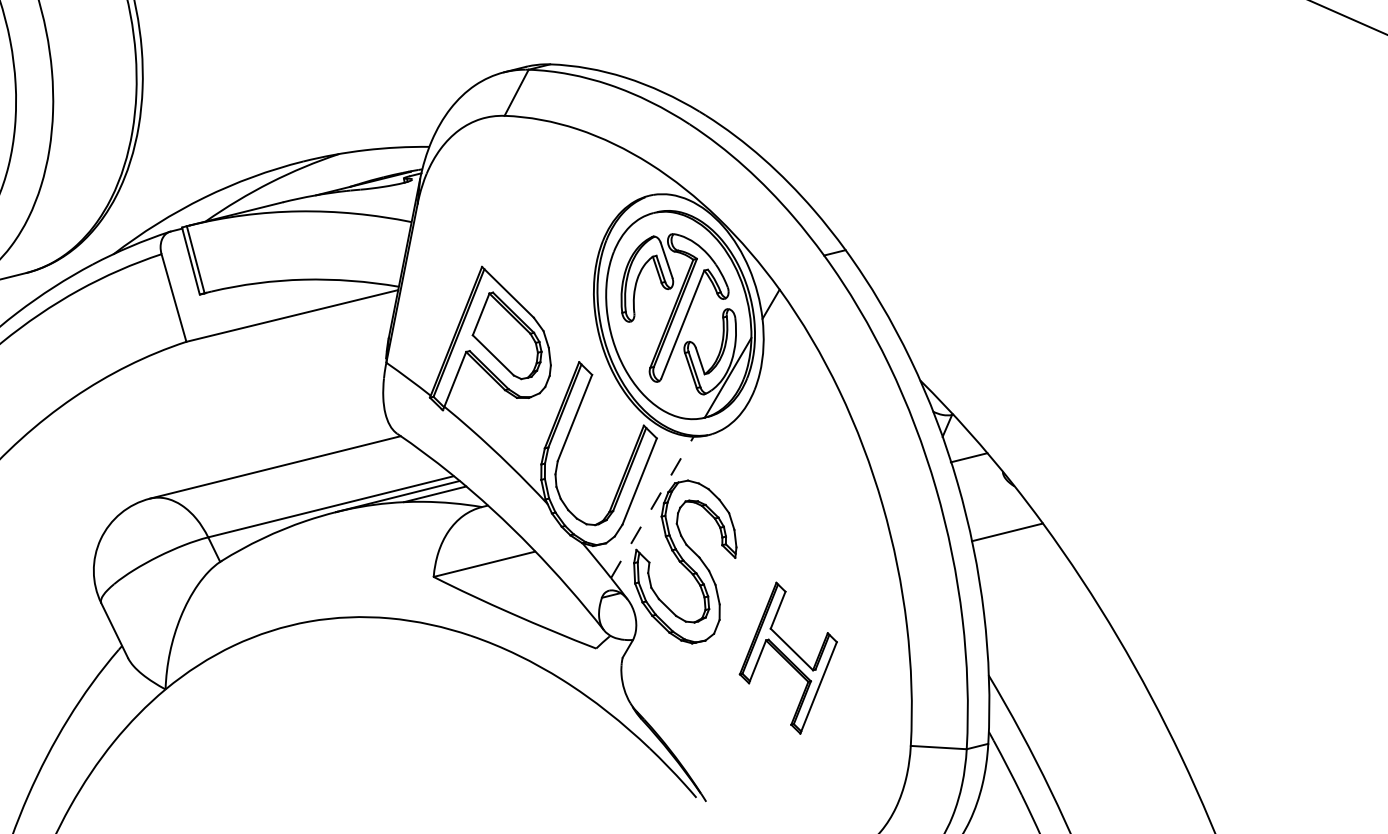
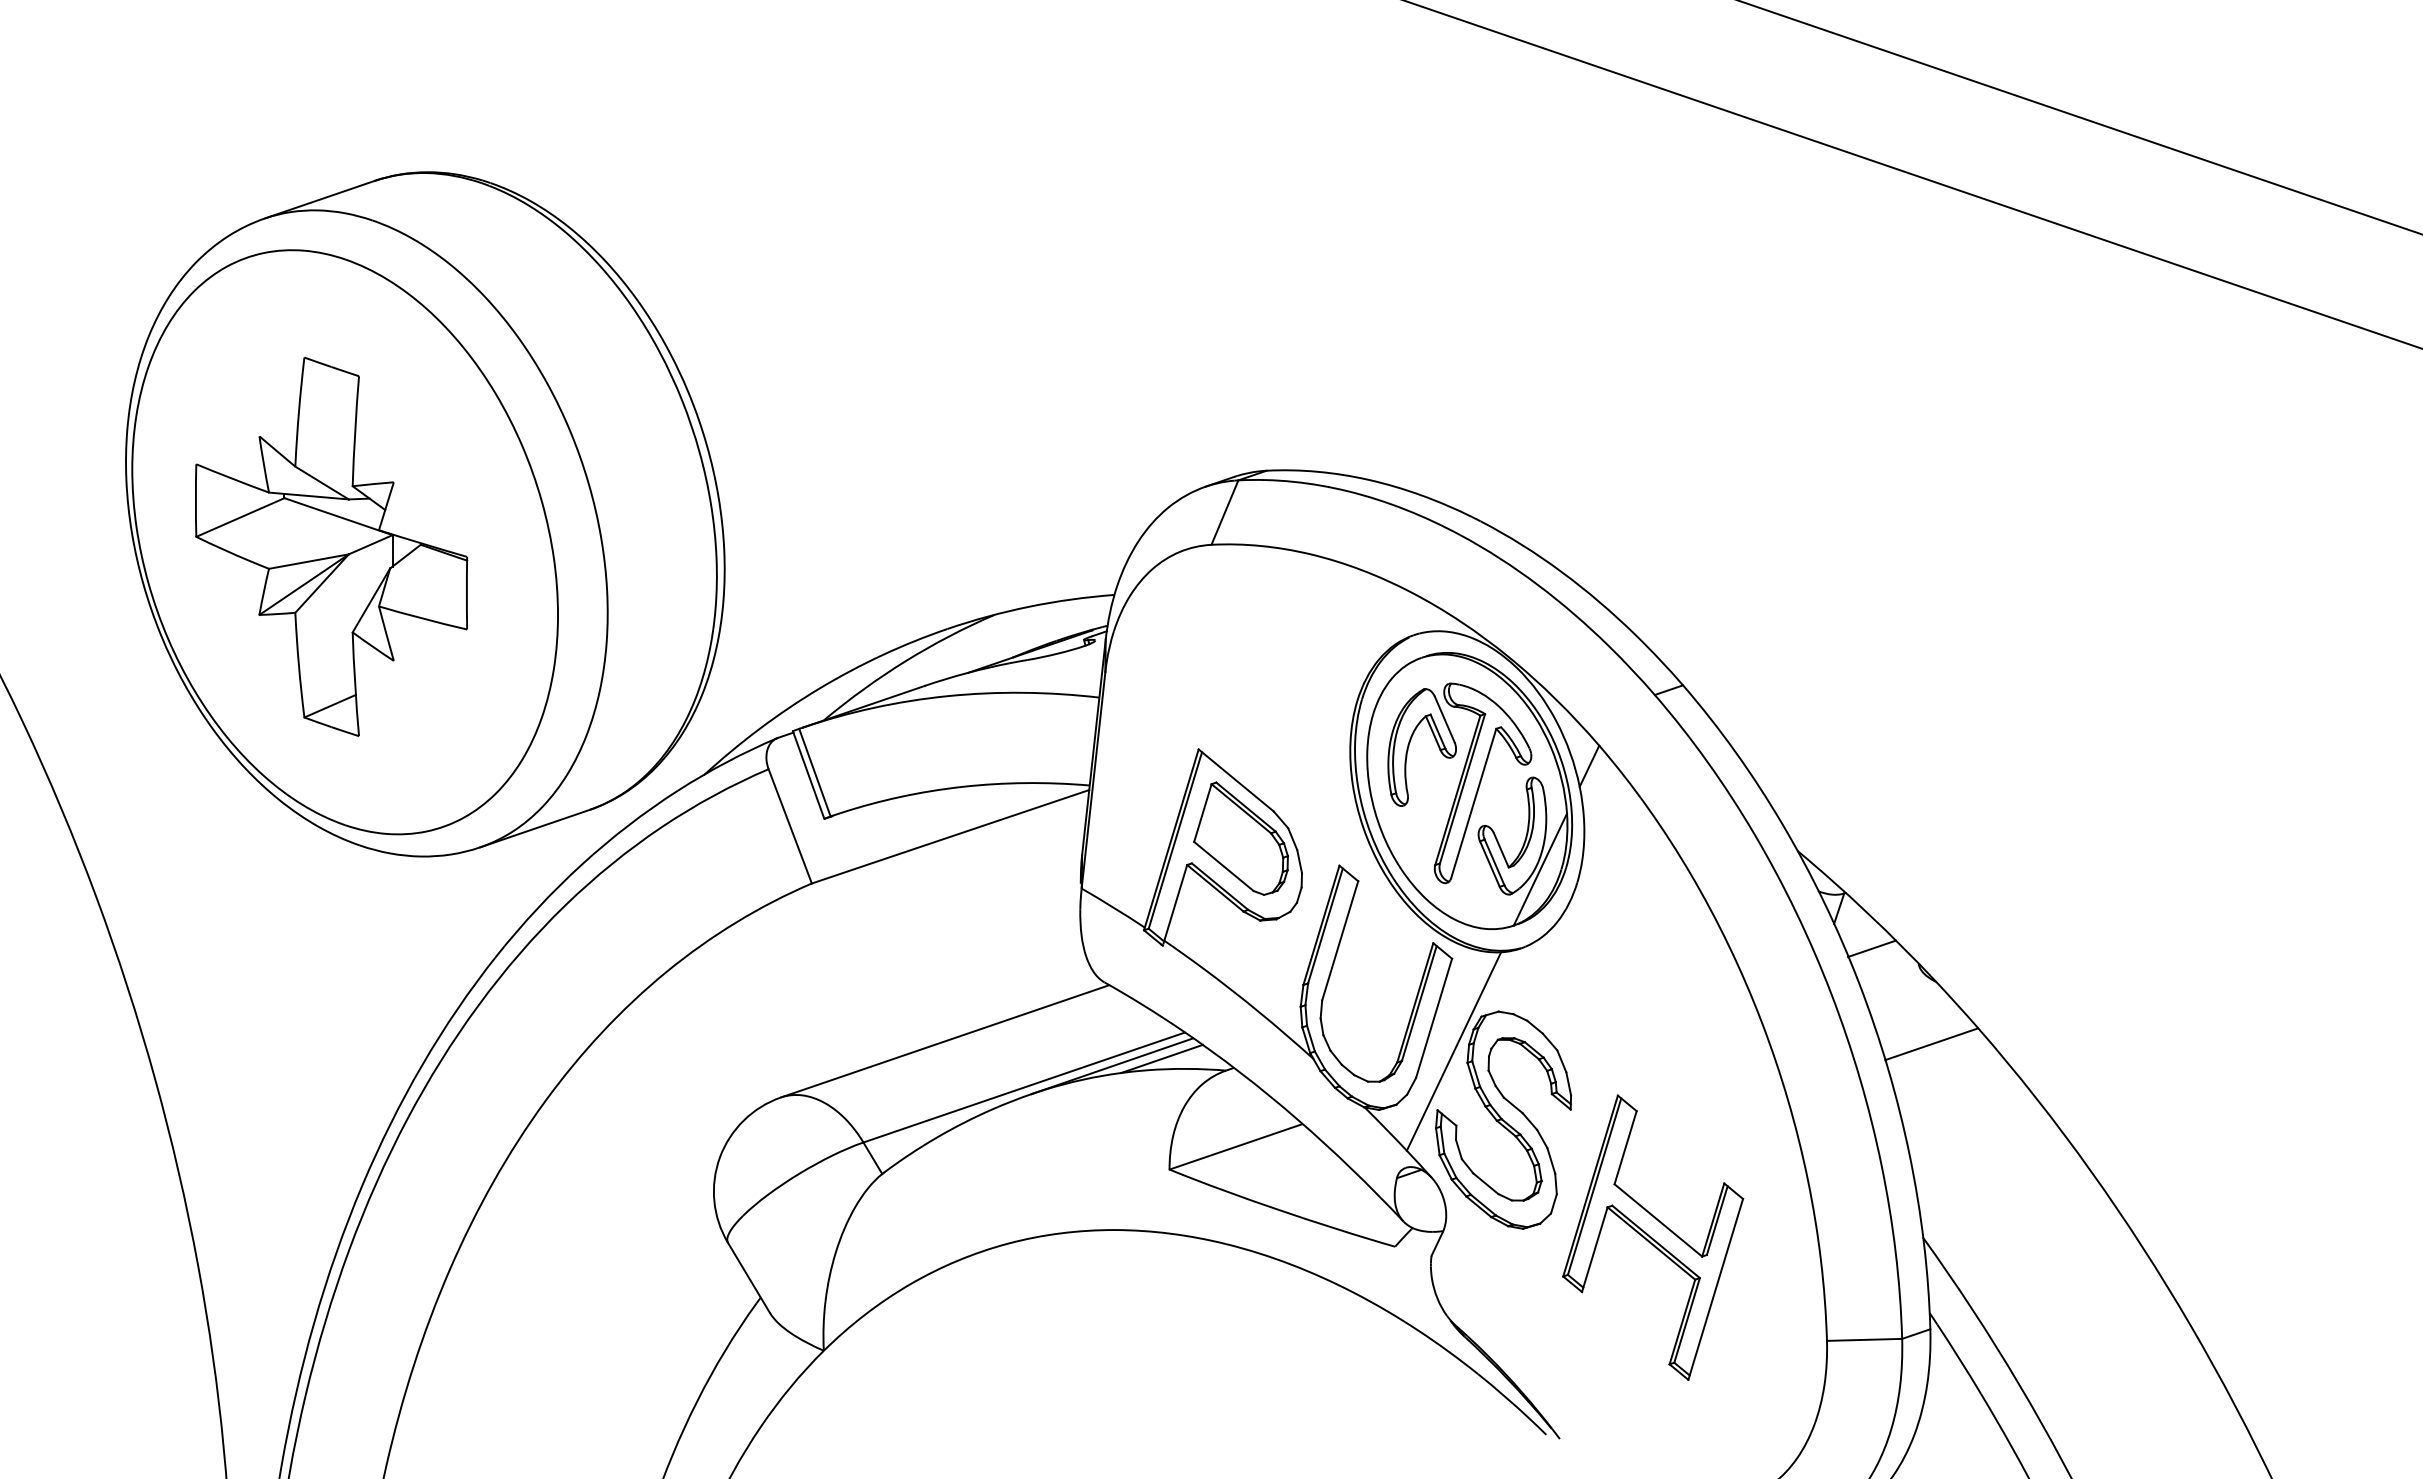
line: (652, 507) -> (1454, 1051), dashed -> solid
part: (788, 658) -> (1653, 1237), size x1.43

